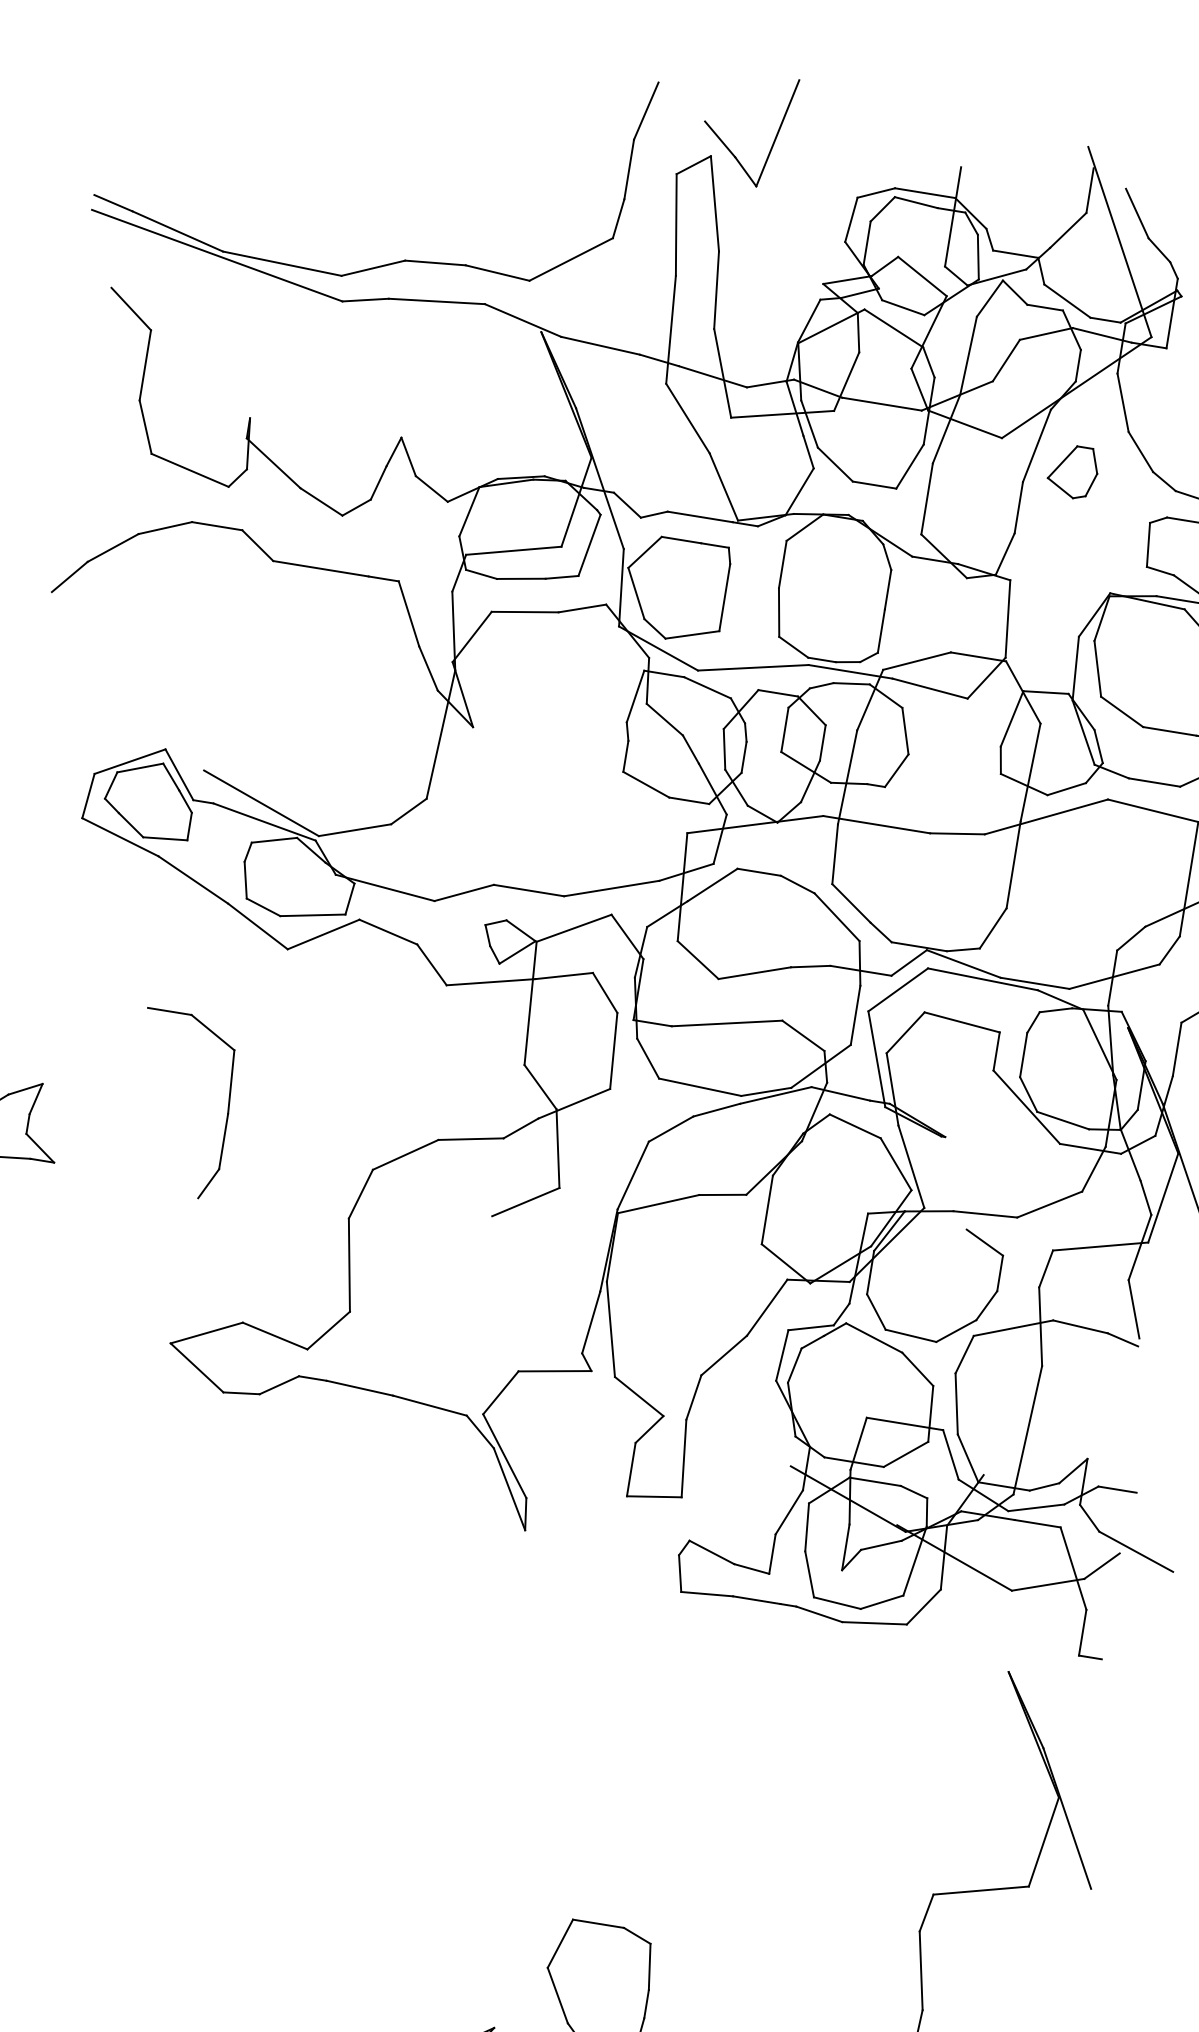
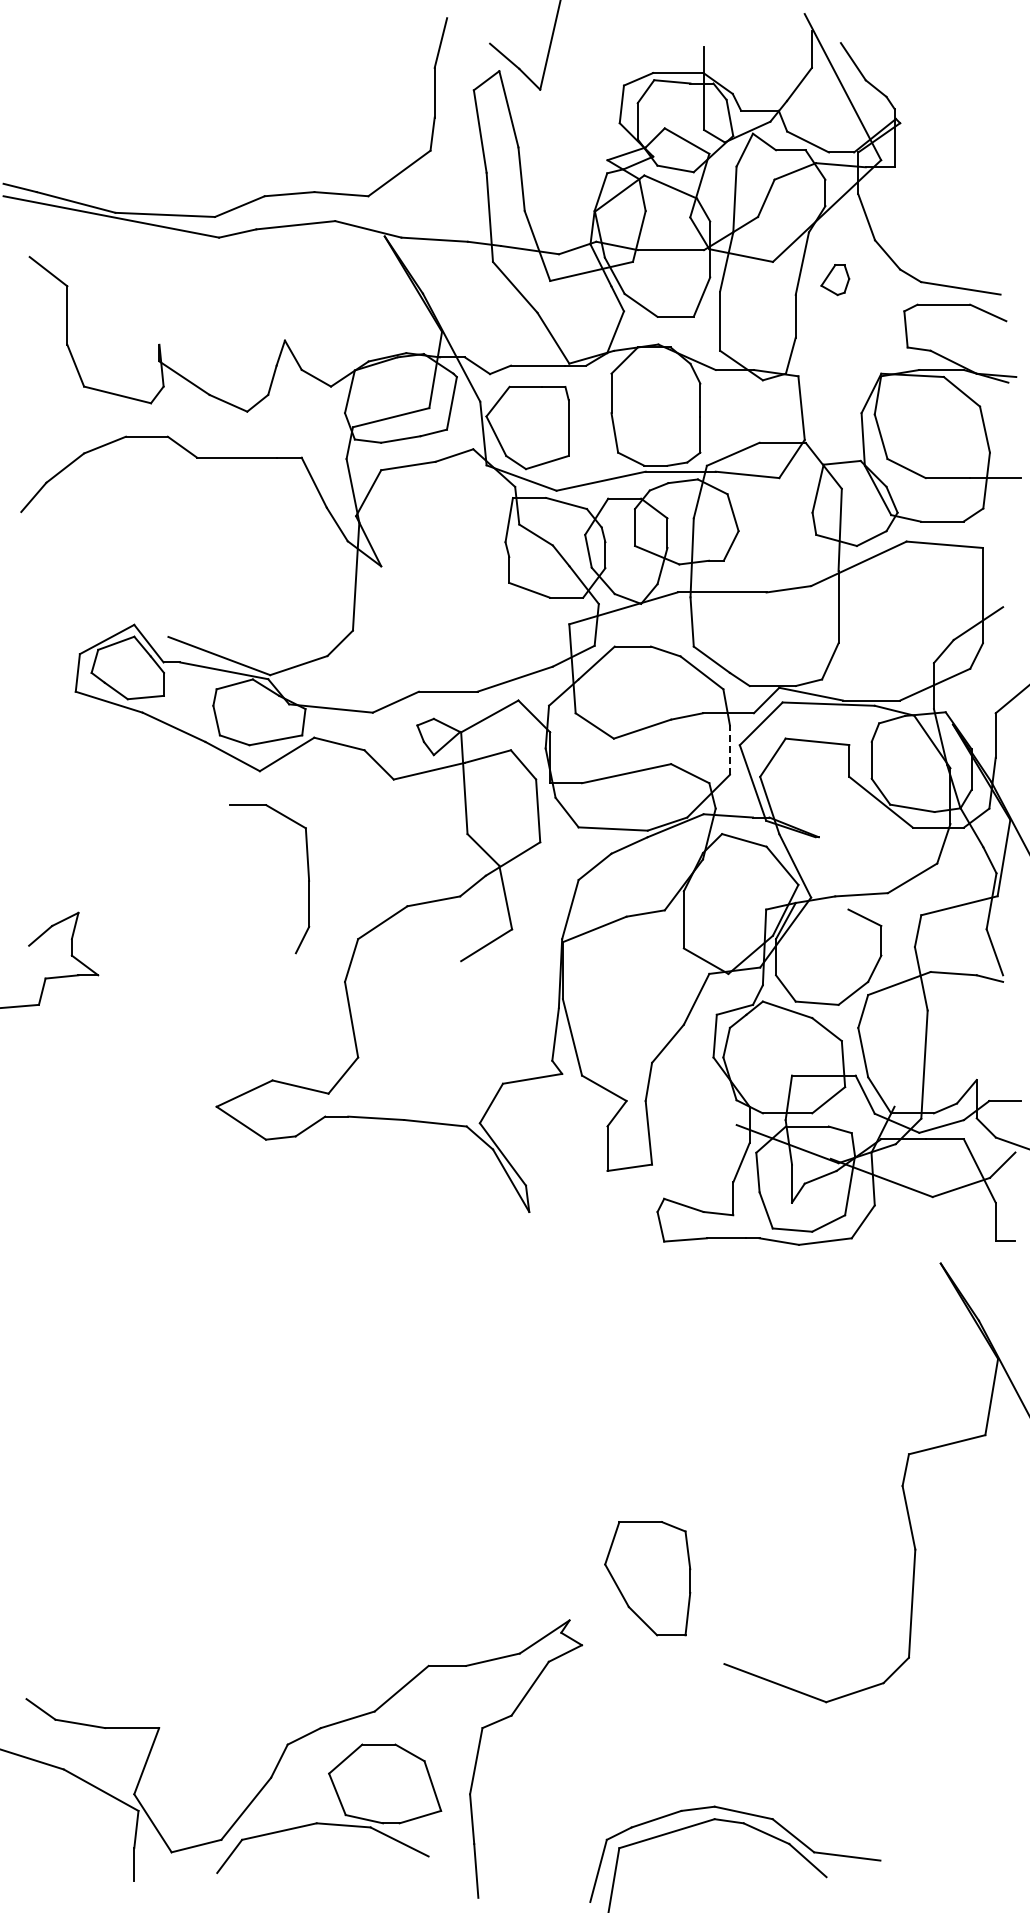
part: (1073, 471) -> (835, 279), size x0.7
line: (854, 1015) -> (729, 750), solid -> dashed
part: (227, 1107) -> (307, 875), moved

